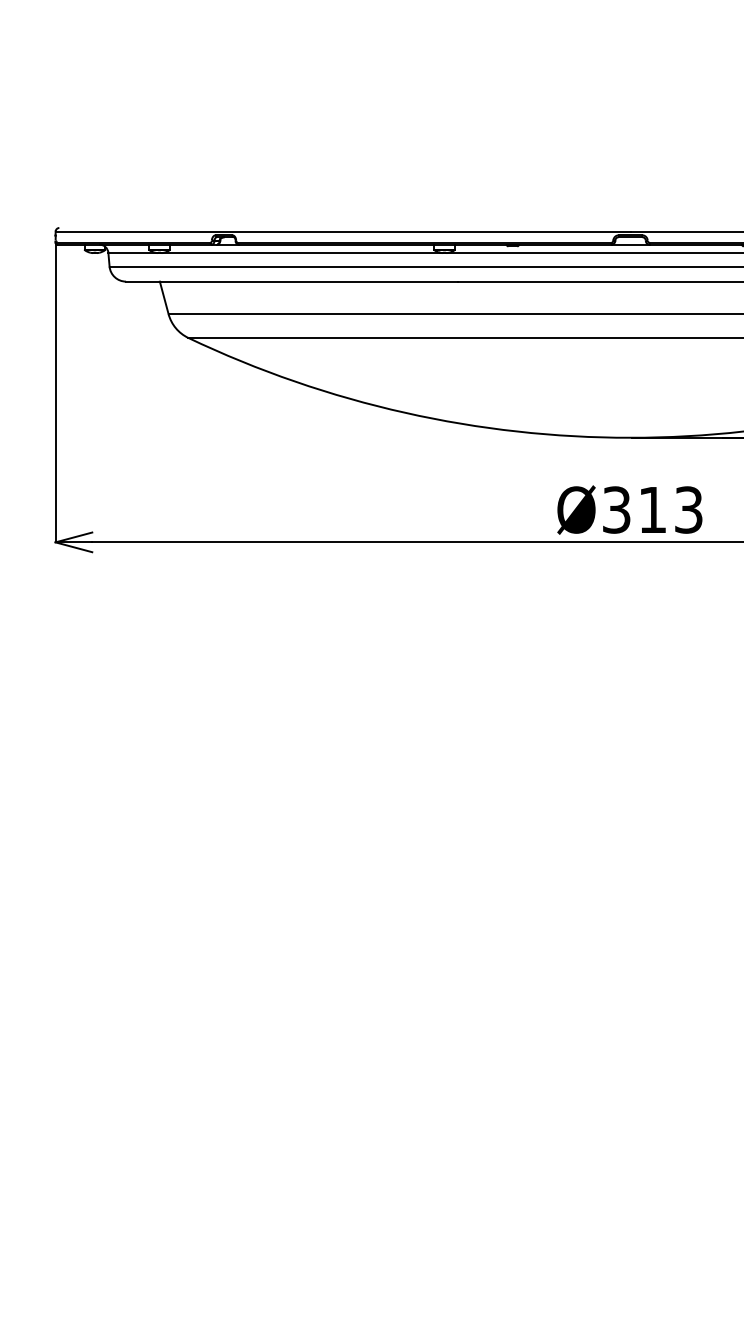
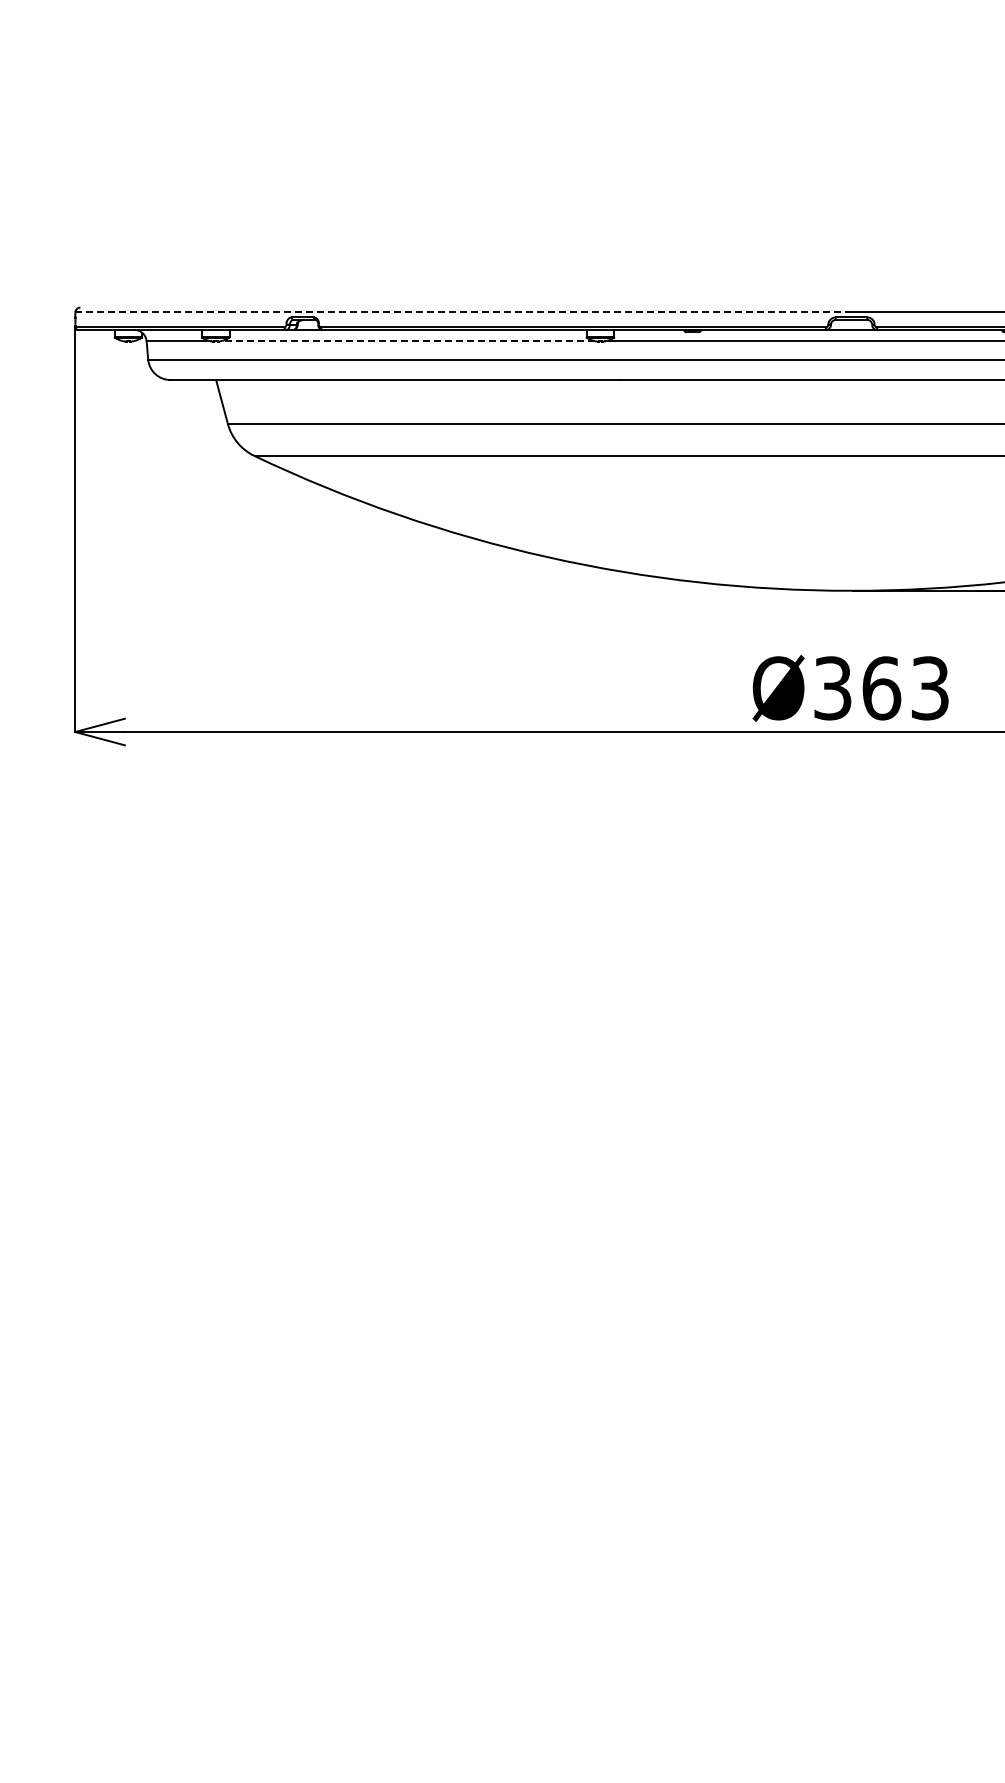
line: (343, 231) -> (463, 312), solid -> dashed
line: (301, 253) -> (407, 341), solid -> dashed
text: (652, 510) -> (881, 688), Ø313 -> Ø363

